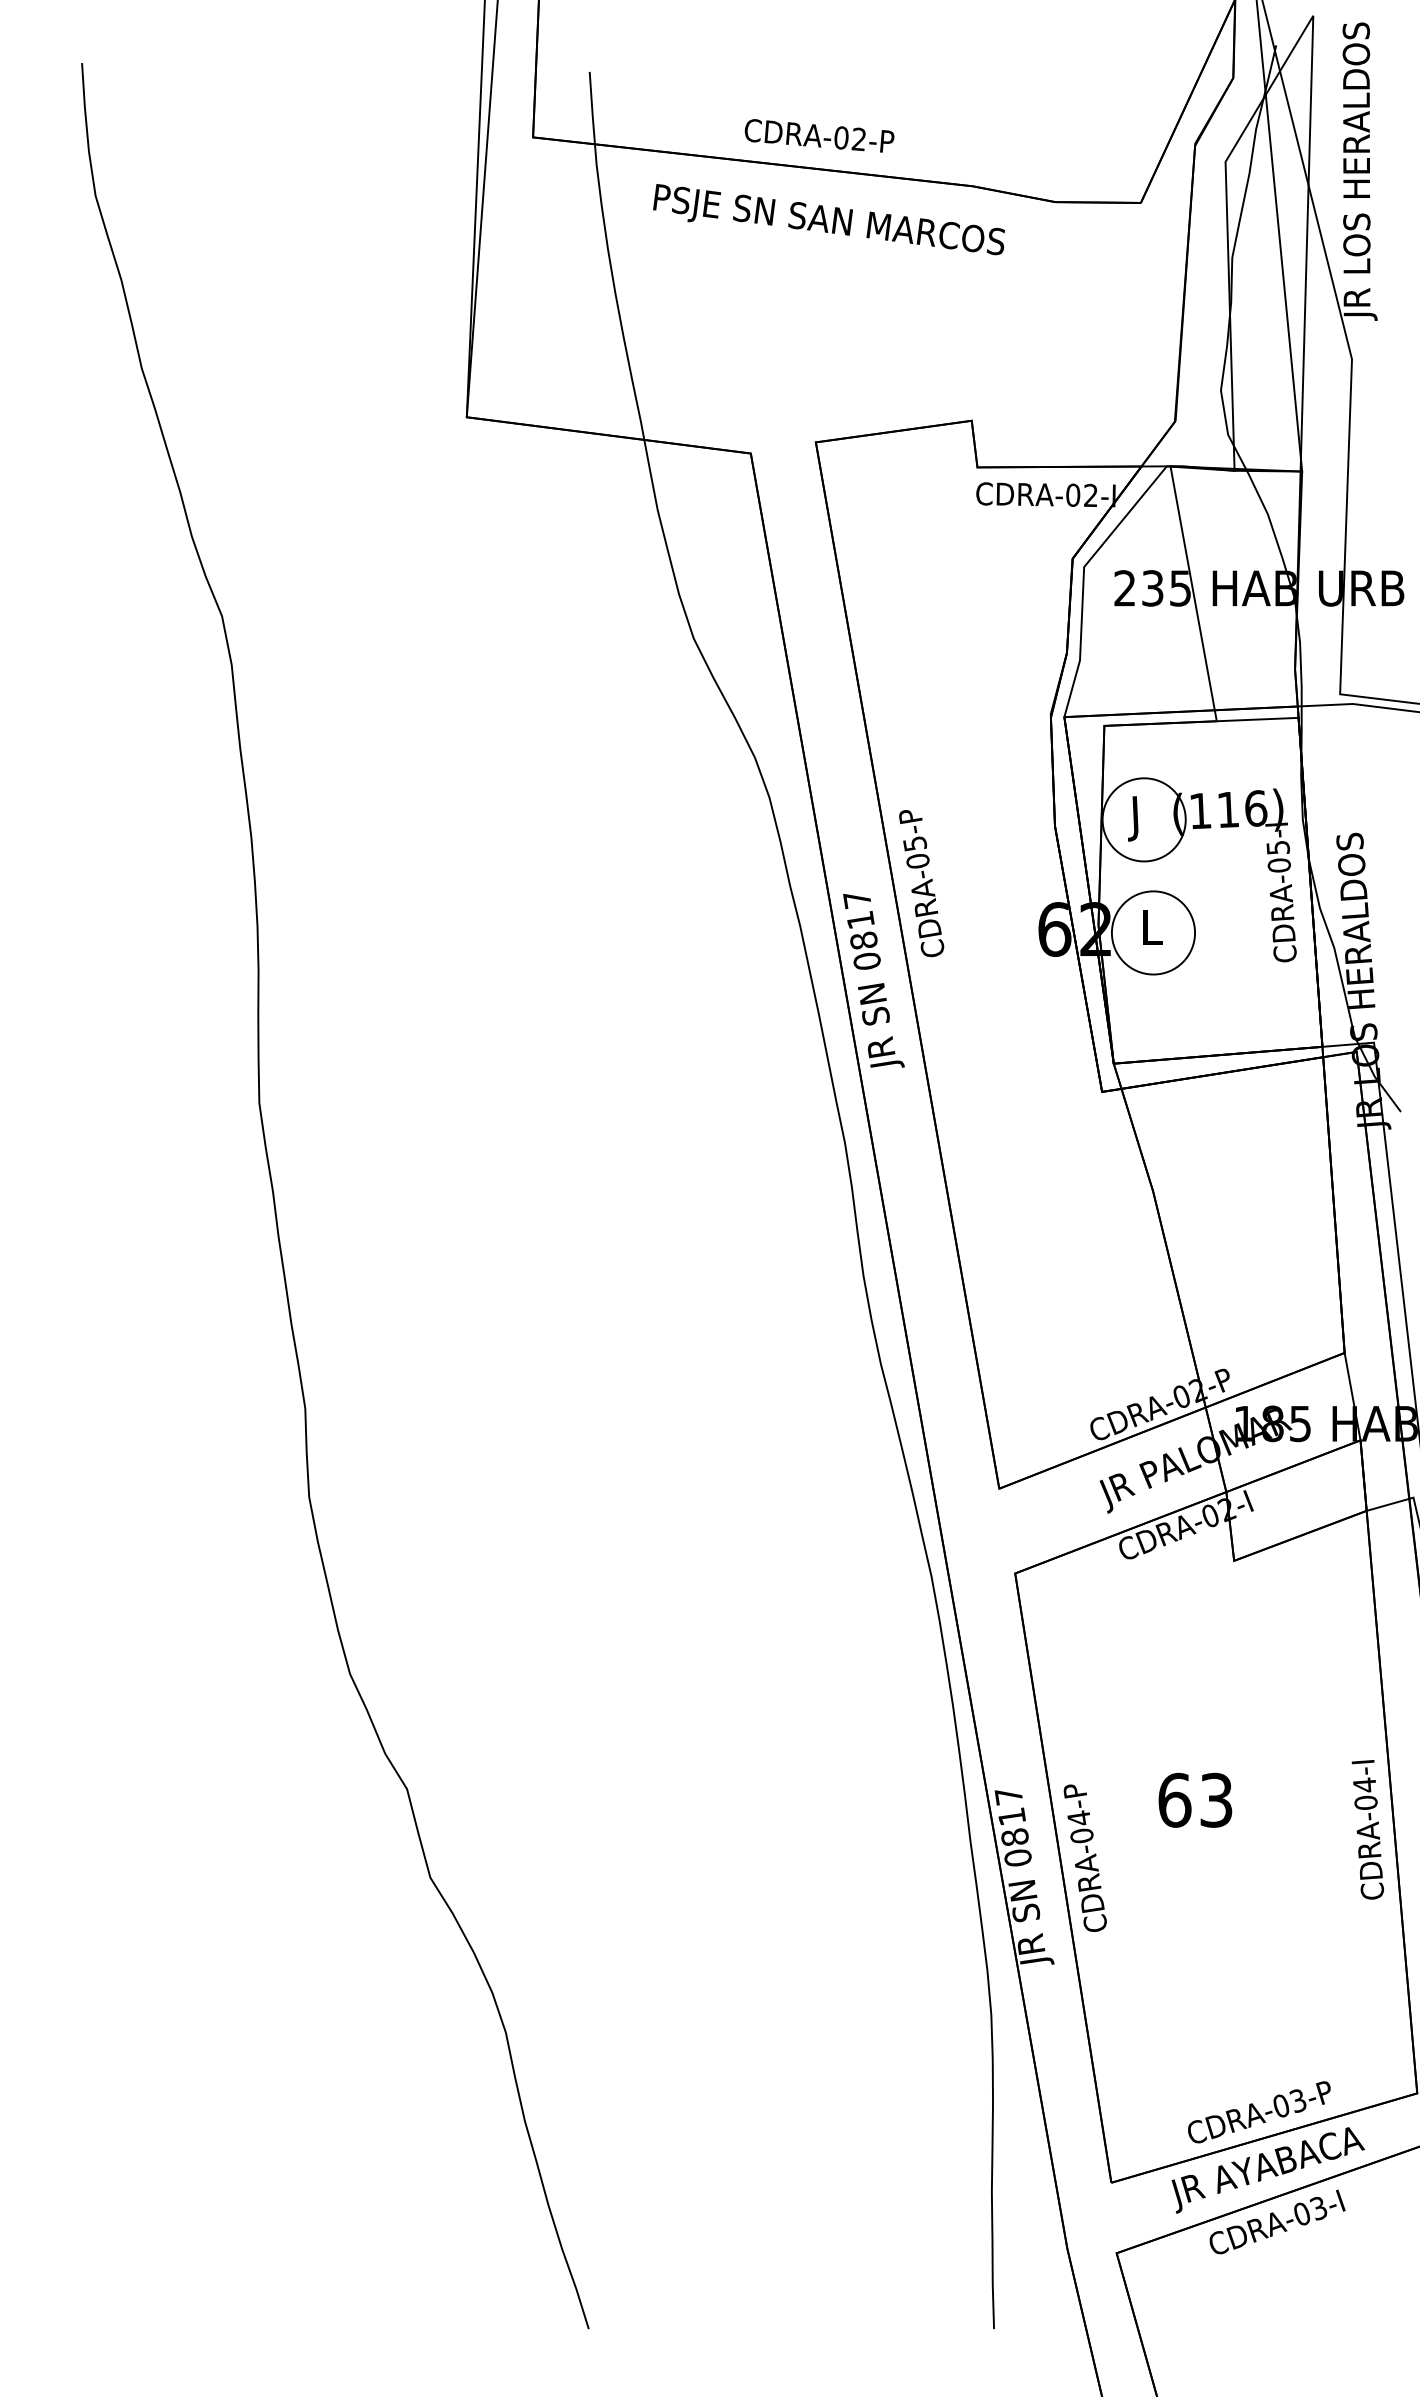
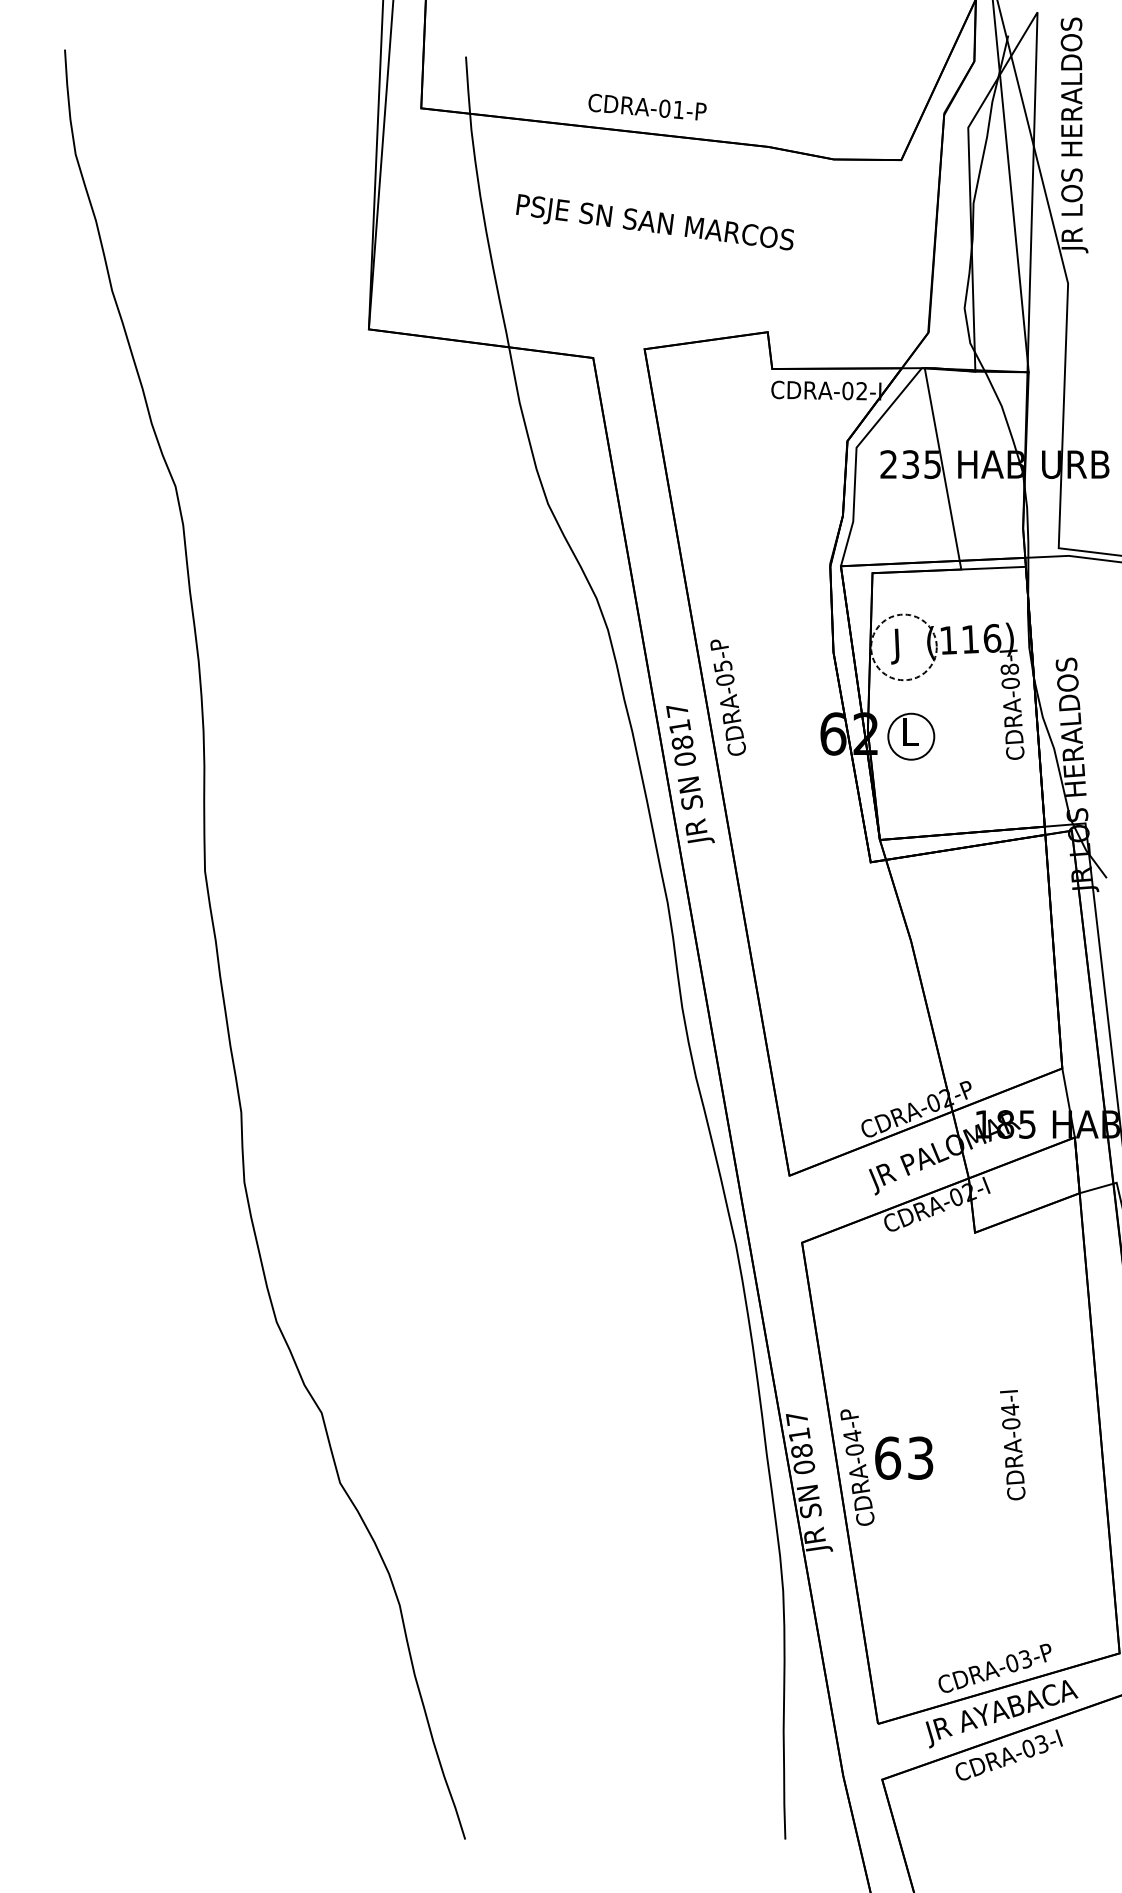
text: (858, 138) -> (678, 109), CDRA-02-P -> CDRA-01-P
text: (828, 219) -> (654, 222), moved
circle: (1143, 819) -> (903, 647), solid -> dashed
text: (1277, 847) -> (1009, 669), CDRA-05-I -> CDRA-08-I
circle: (1153, 932) -> (911, 736), size x0.7
text: (1195, 1799) -> (904, 1457), moved
text: (1367, 1829) -> (1012, 1444), moved

